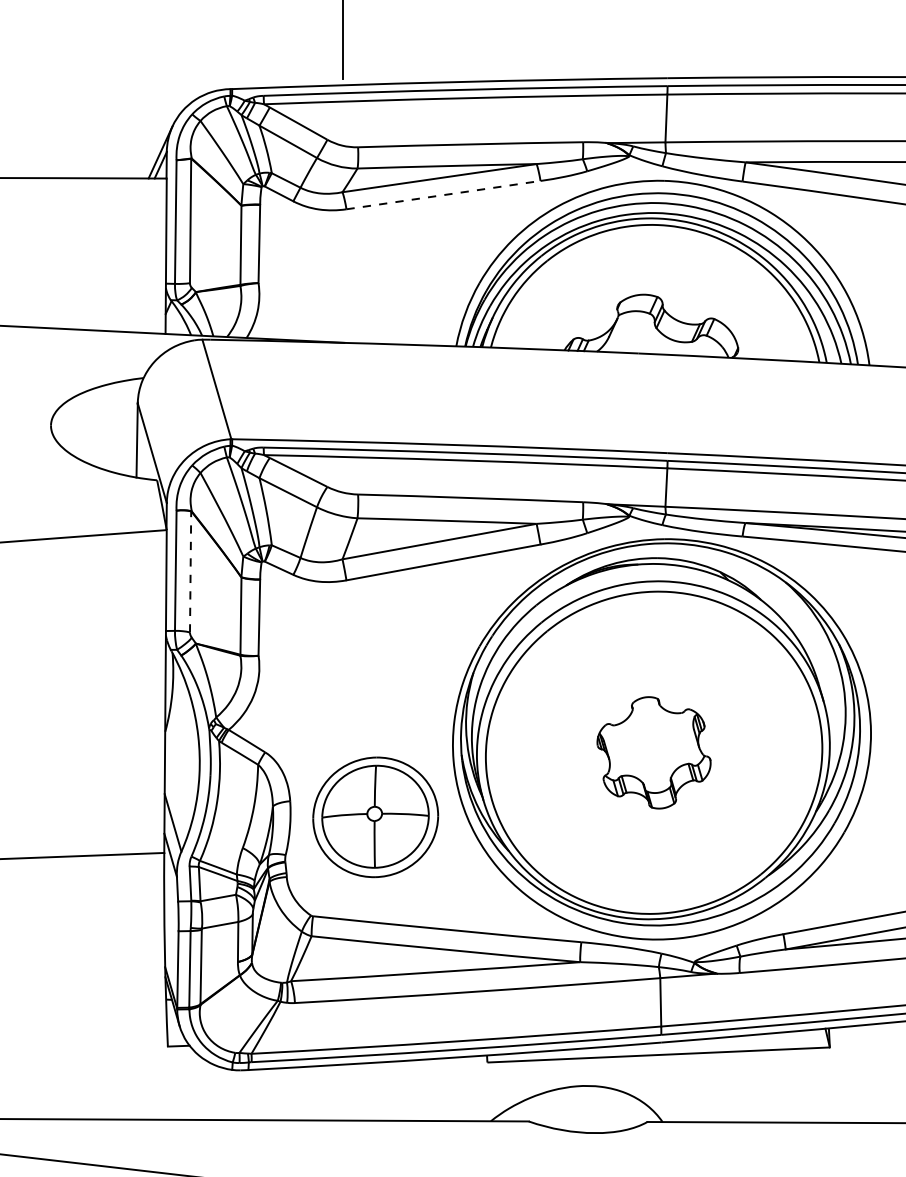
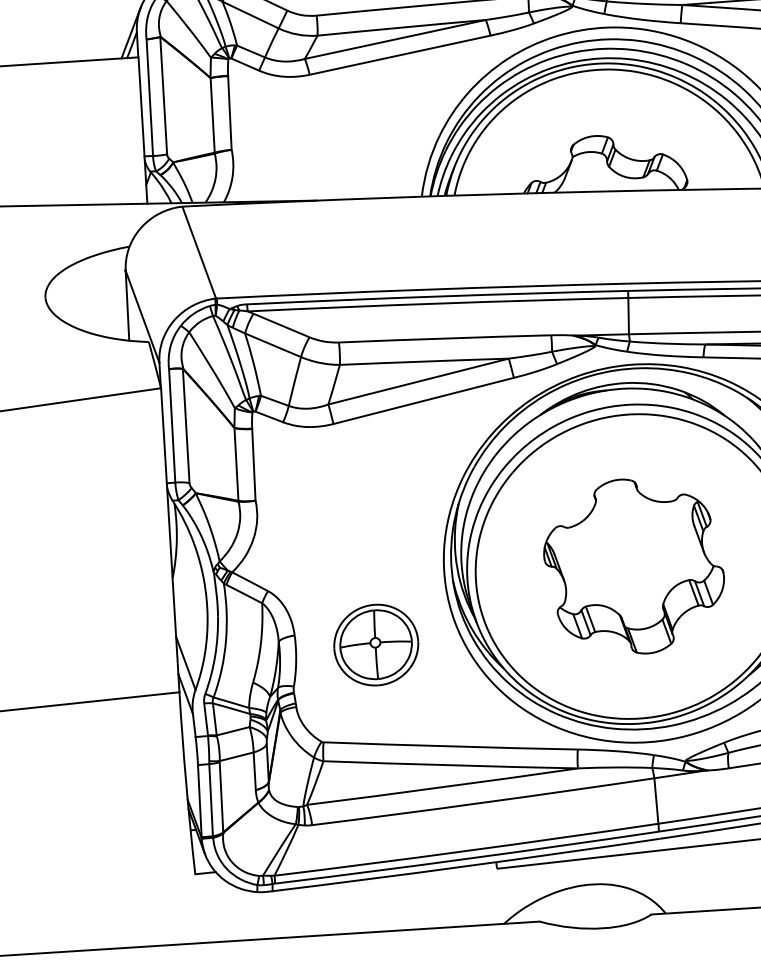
line: (444, 195) -> (401, 55), dashed -> solid
line: (190, 571) -> (186, 425), dashed -> solid
part: (653, 752) -> (633, 566), size x1.67
part: (375, 816) -> (375, 644), size x0.71

